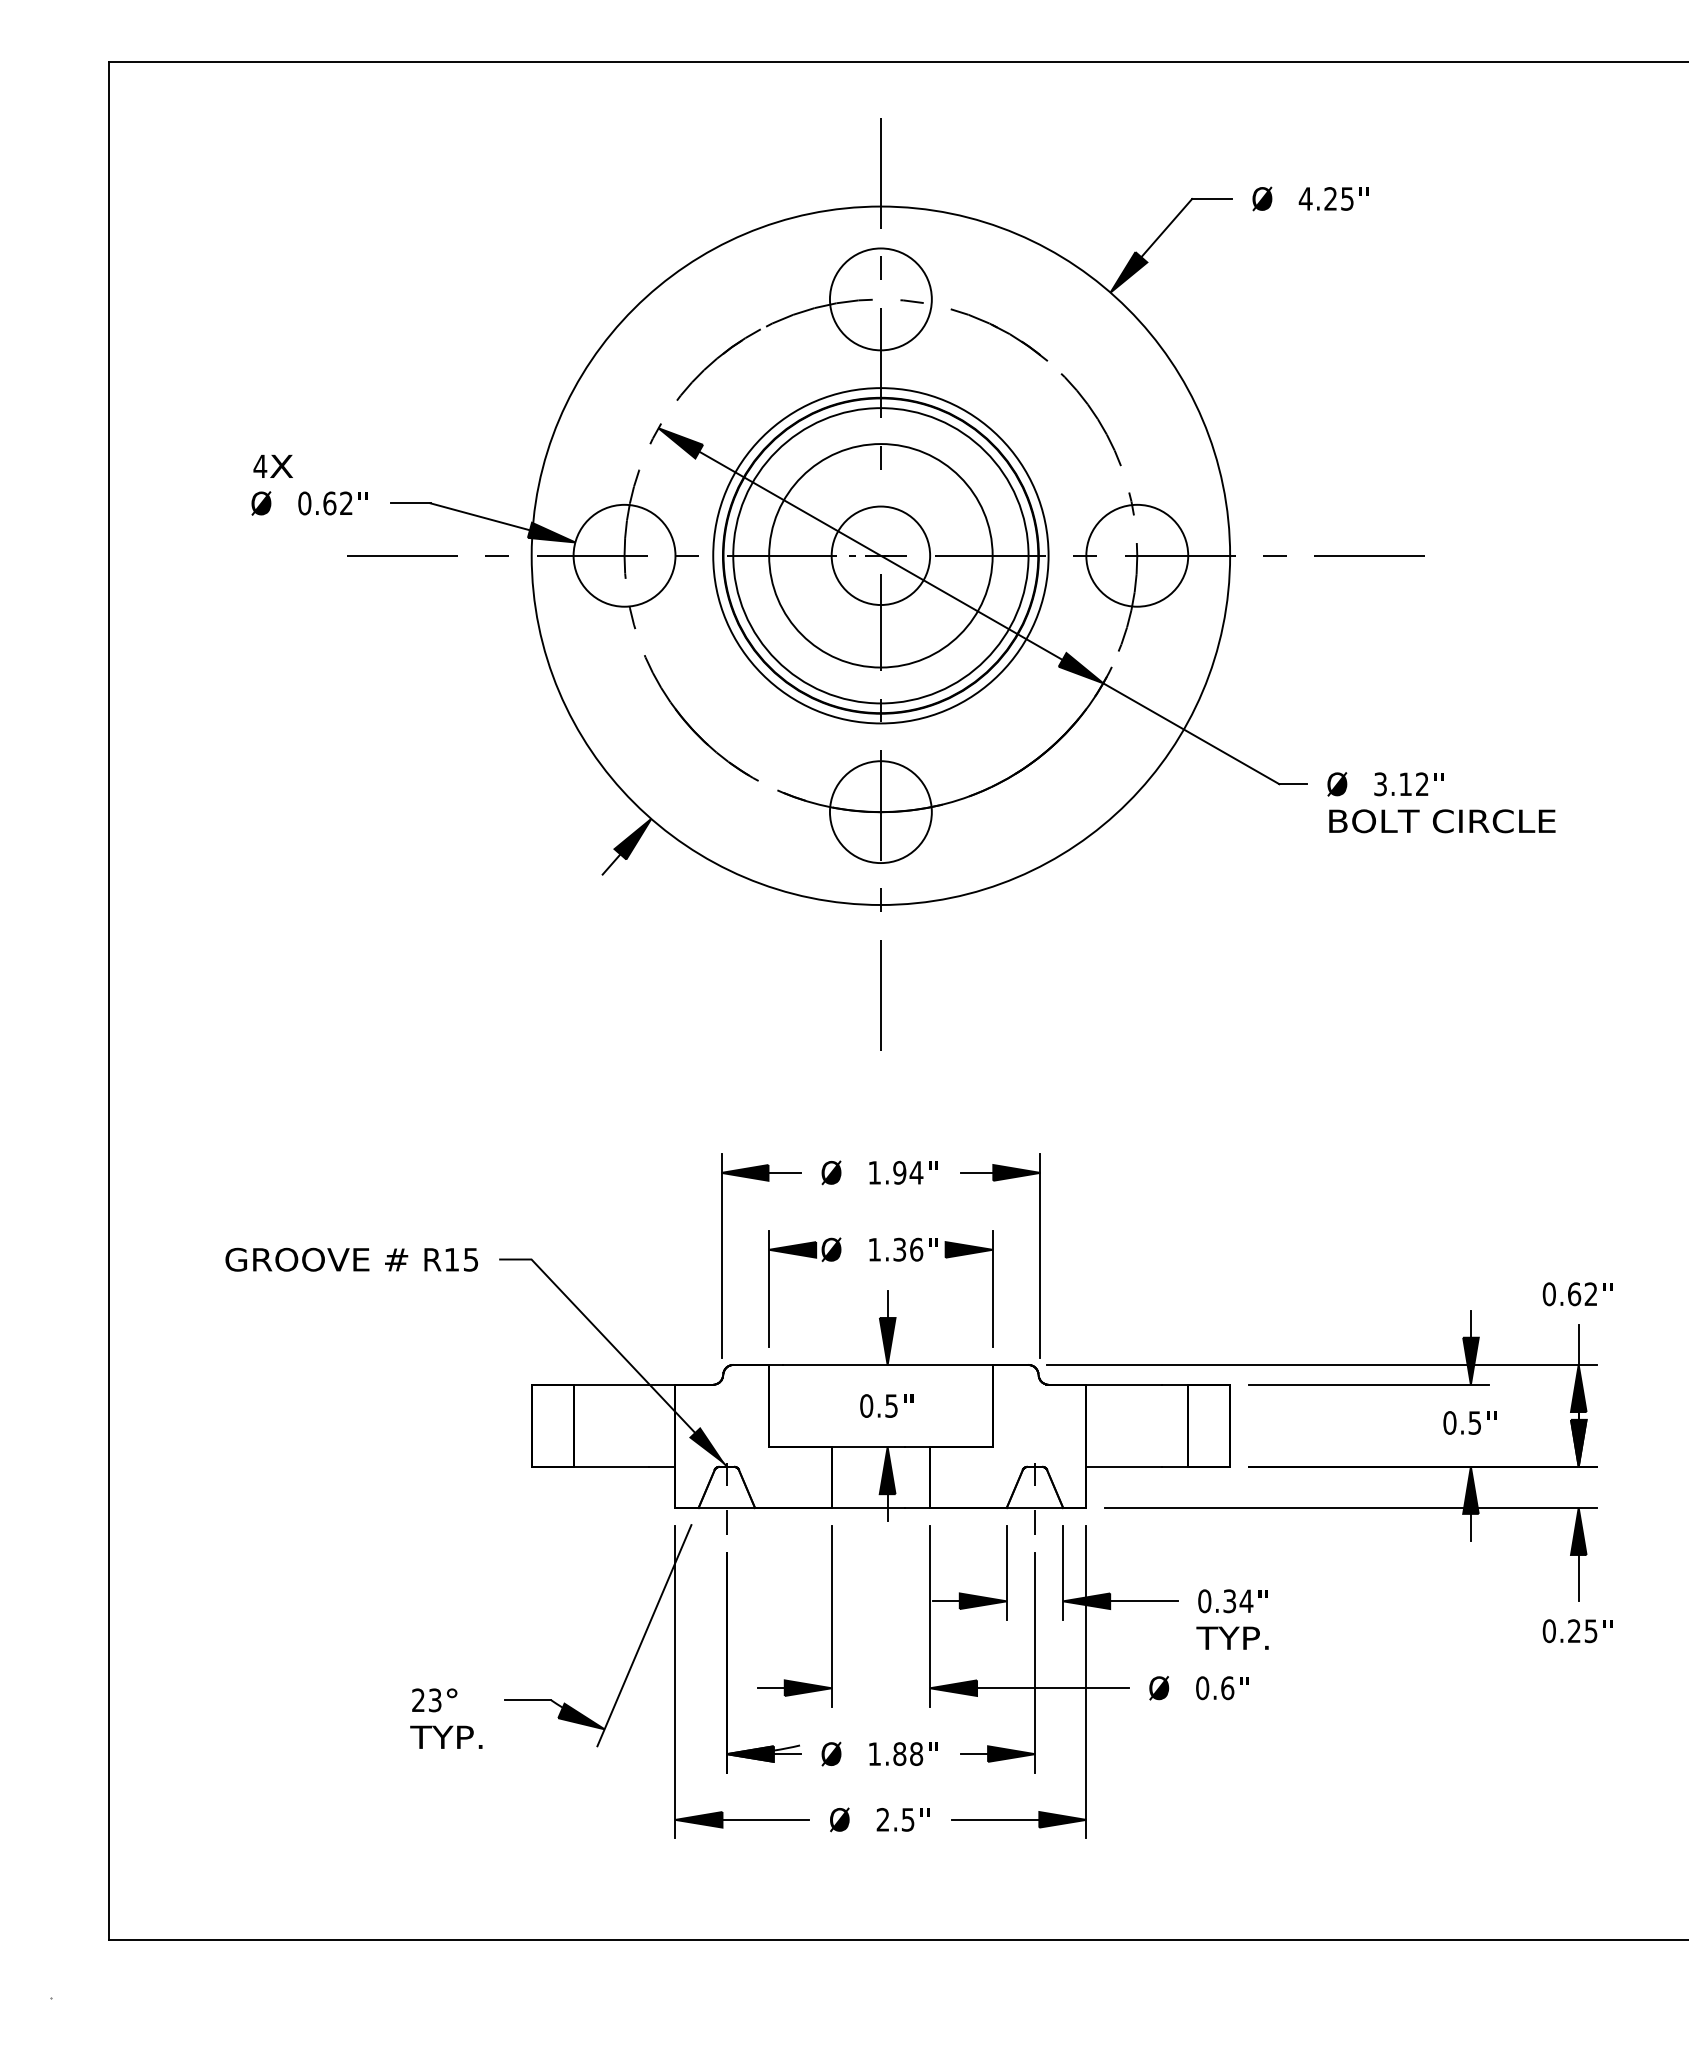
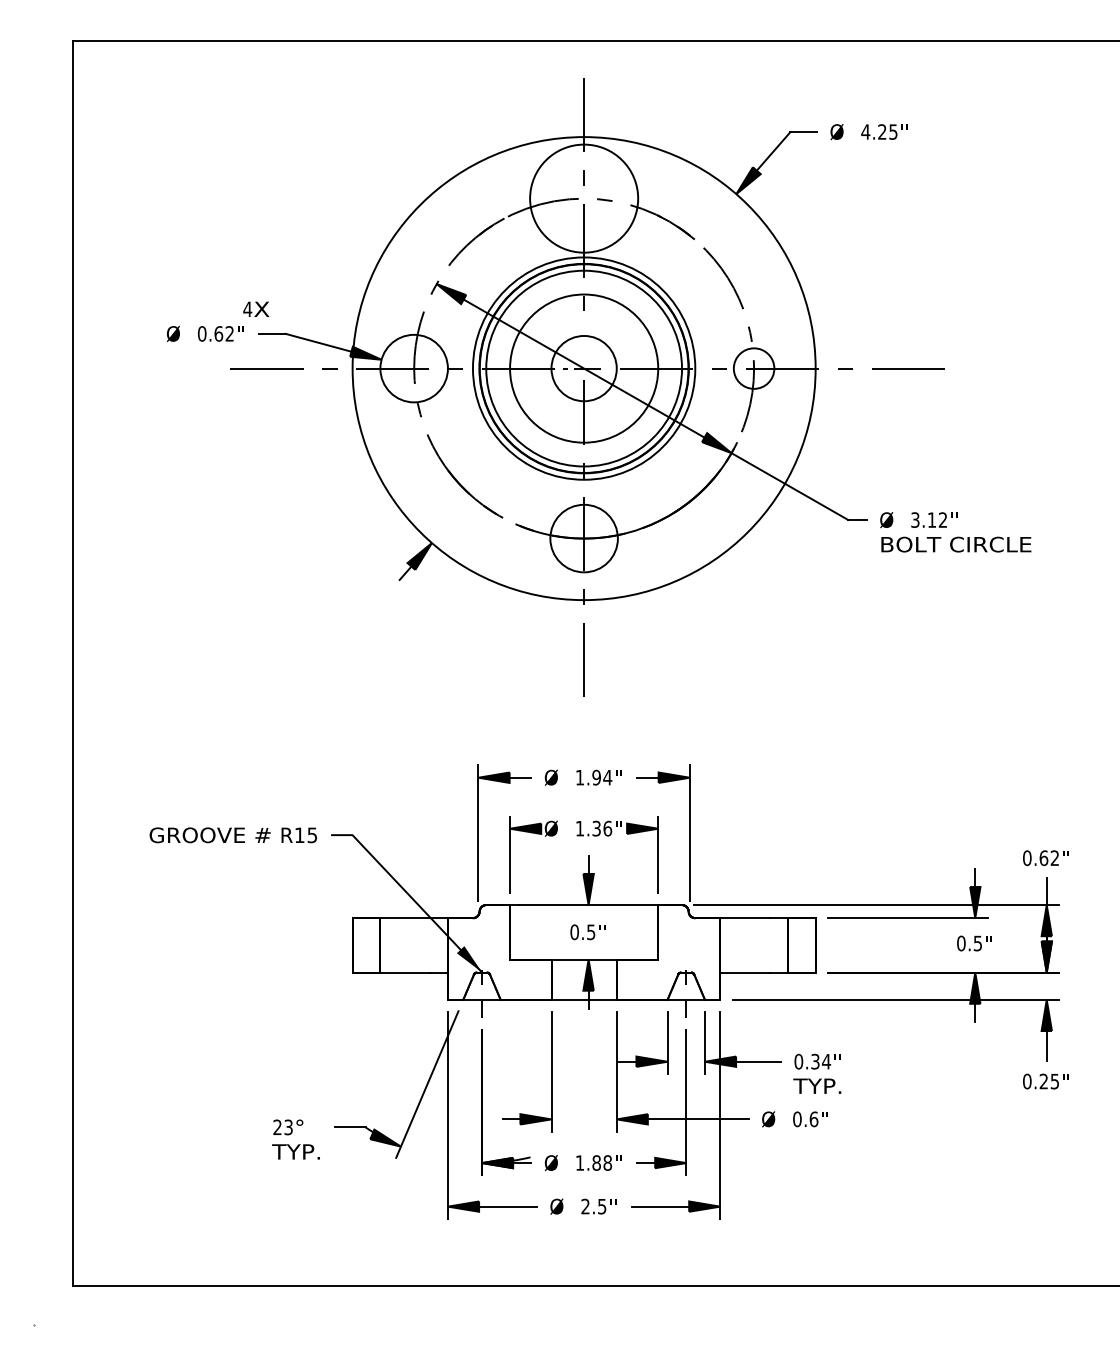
circle: (879, 299) -> (583, 198), size x1.6
text: (273, 465) -> (256, 308), moved
circle: (1136, 555) -> (753, 368), size x0.6

